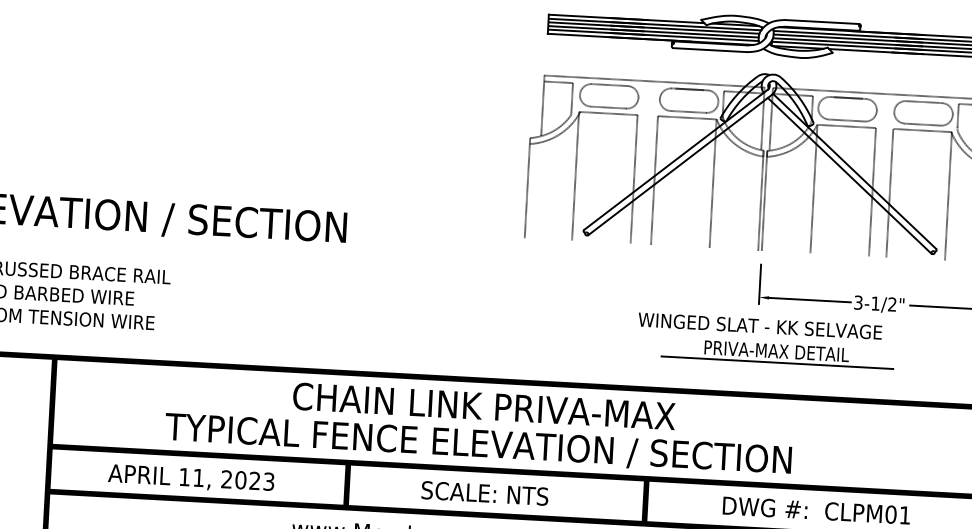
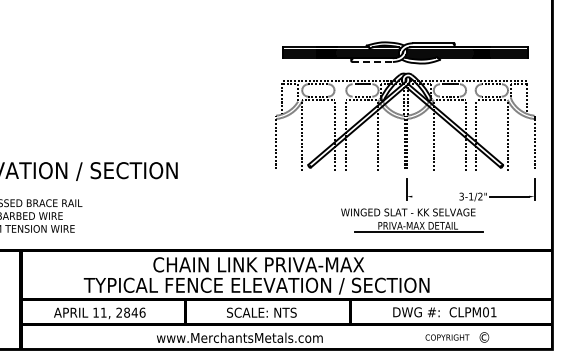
line: (710, 51) -> (372, 62), solid -> dashed
line: (809, 299) -> (434, 196), removed
text: (254, 480) -> (134, 312), 2023 -> 2846

